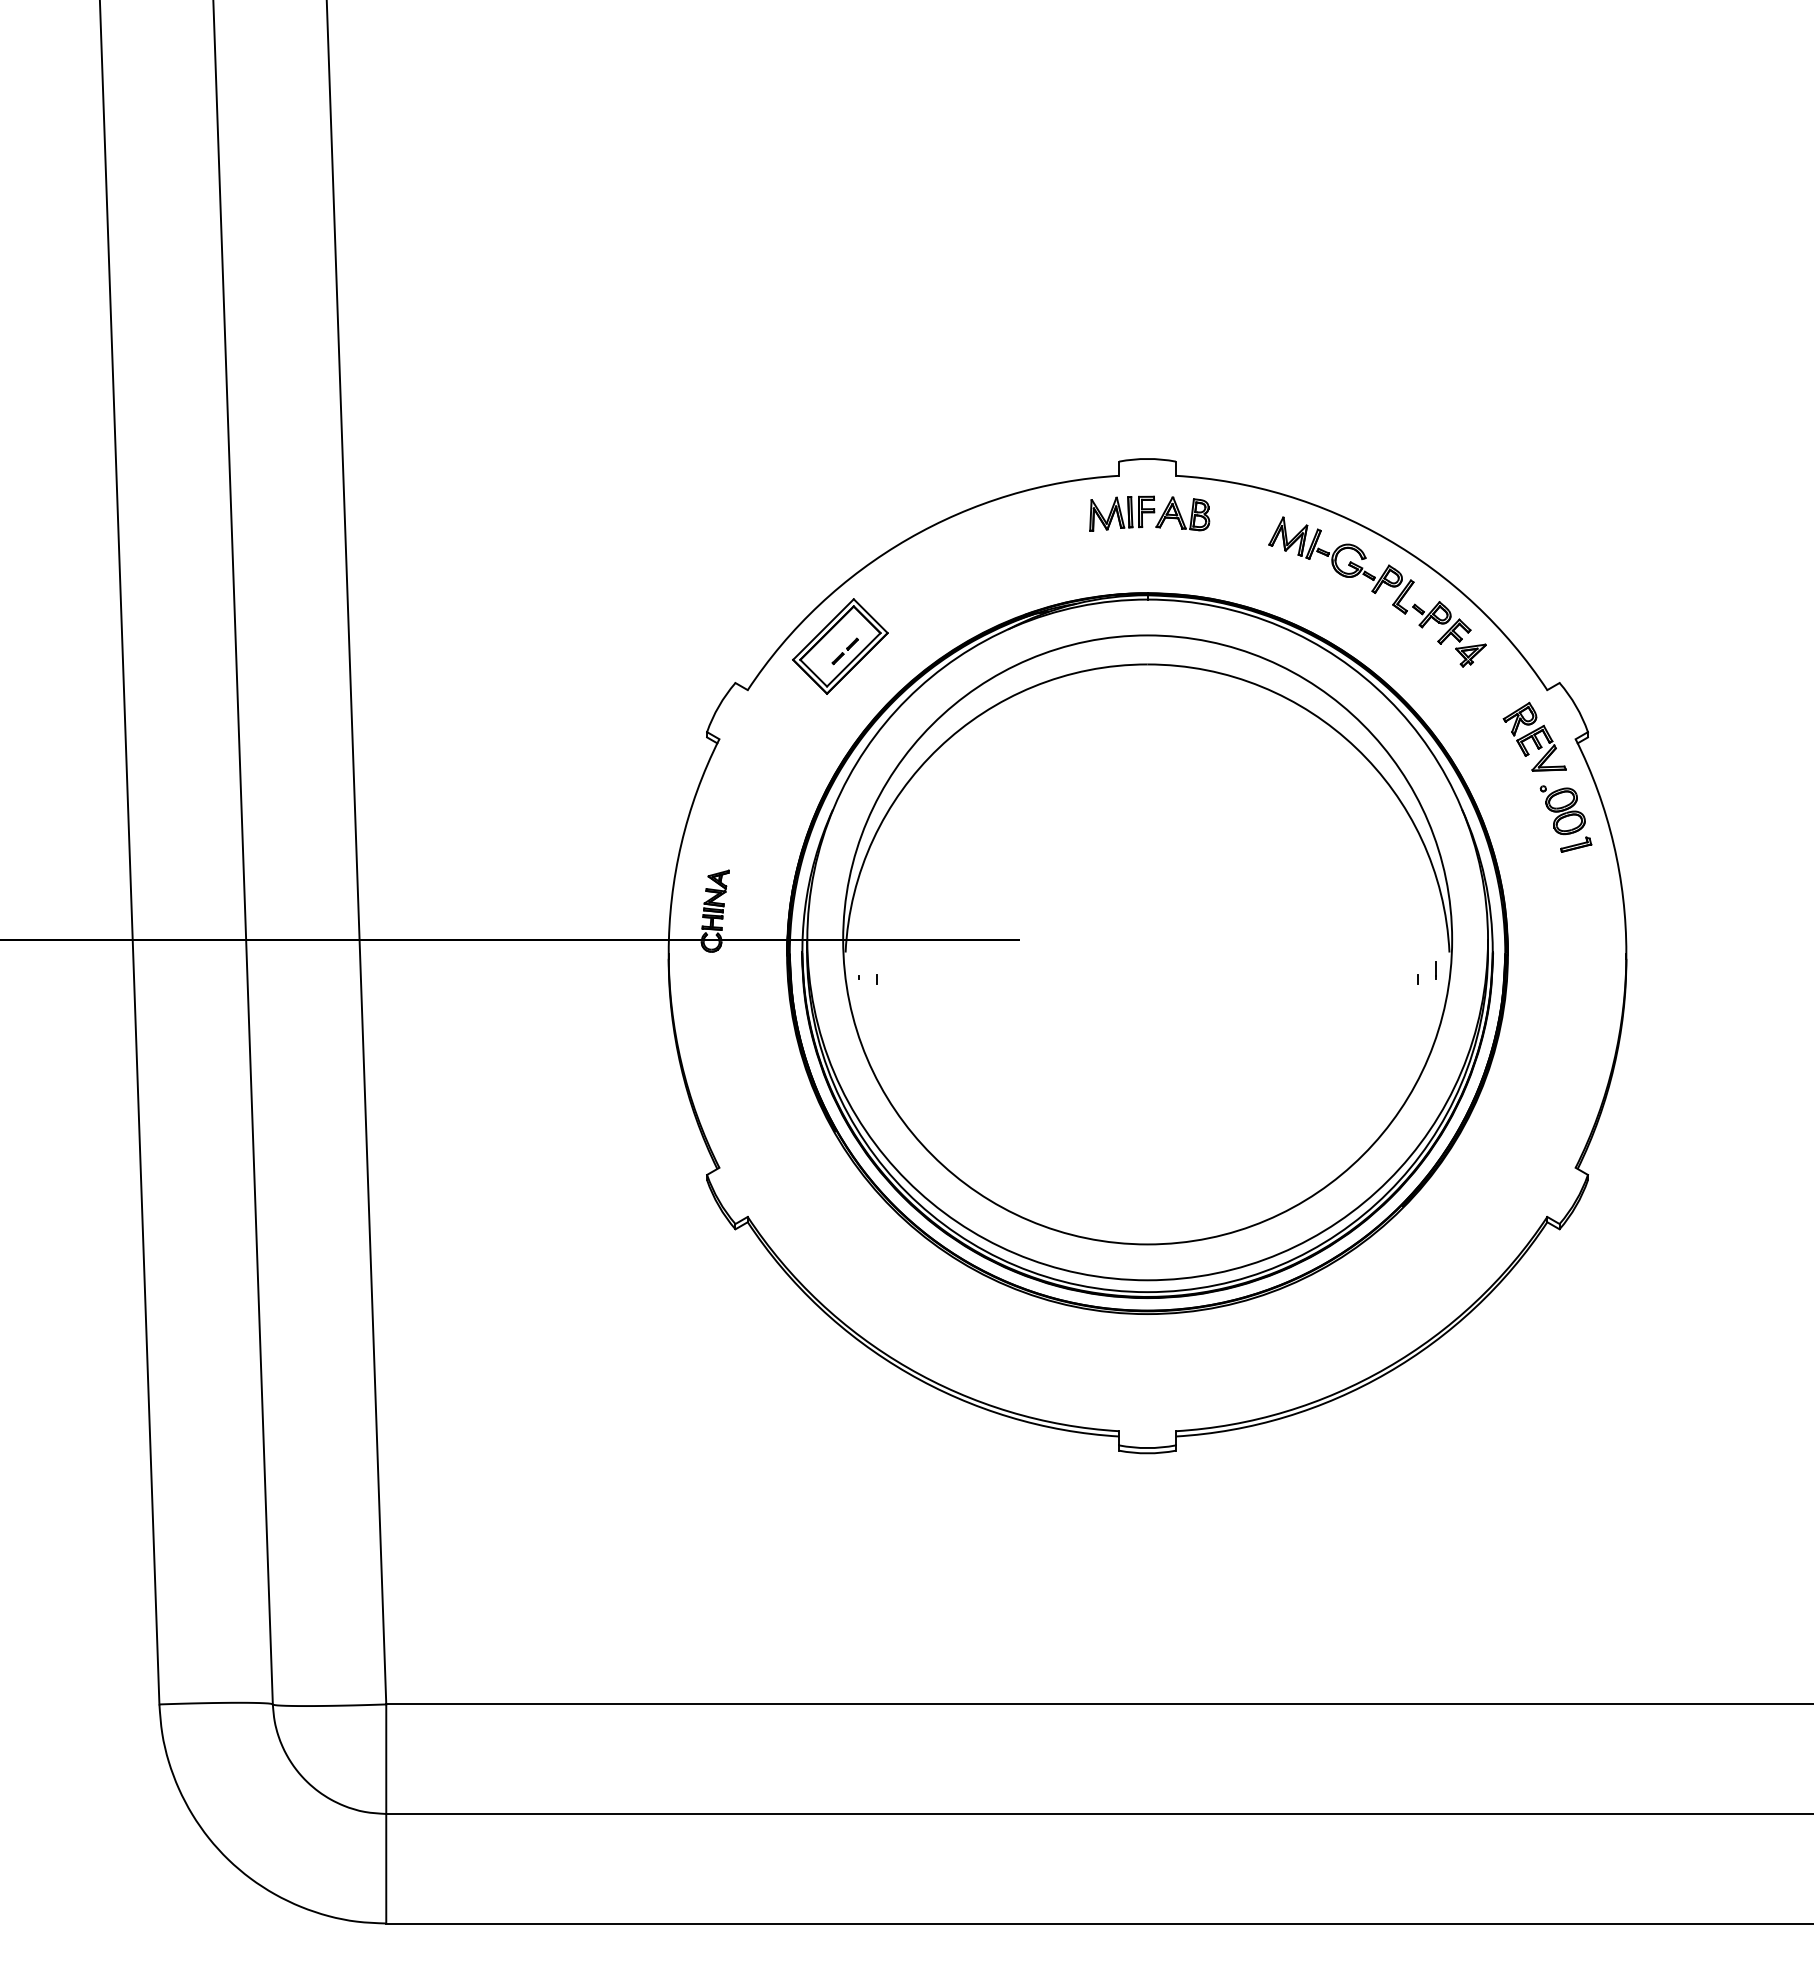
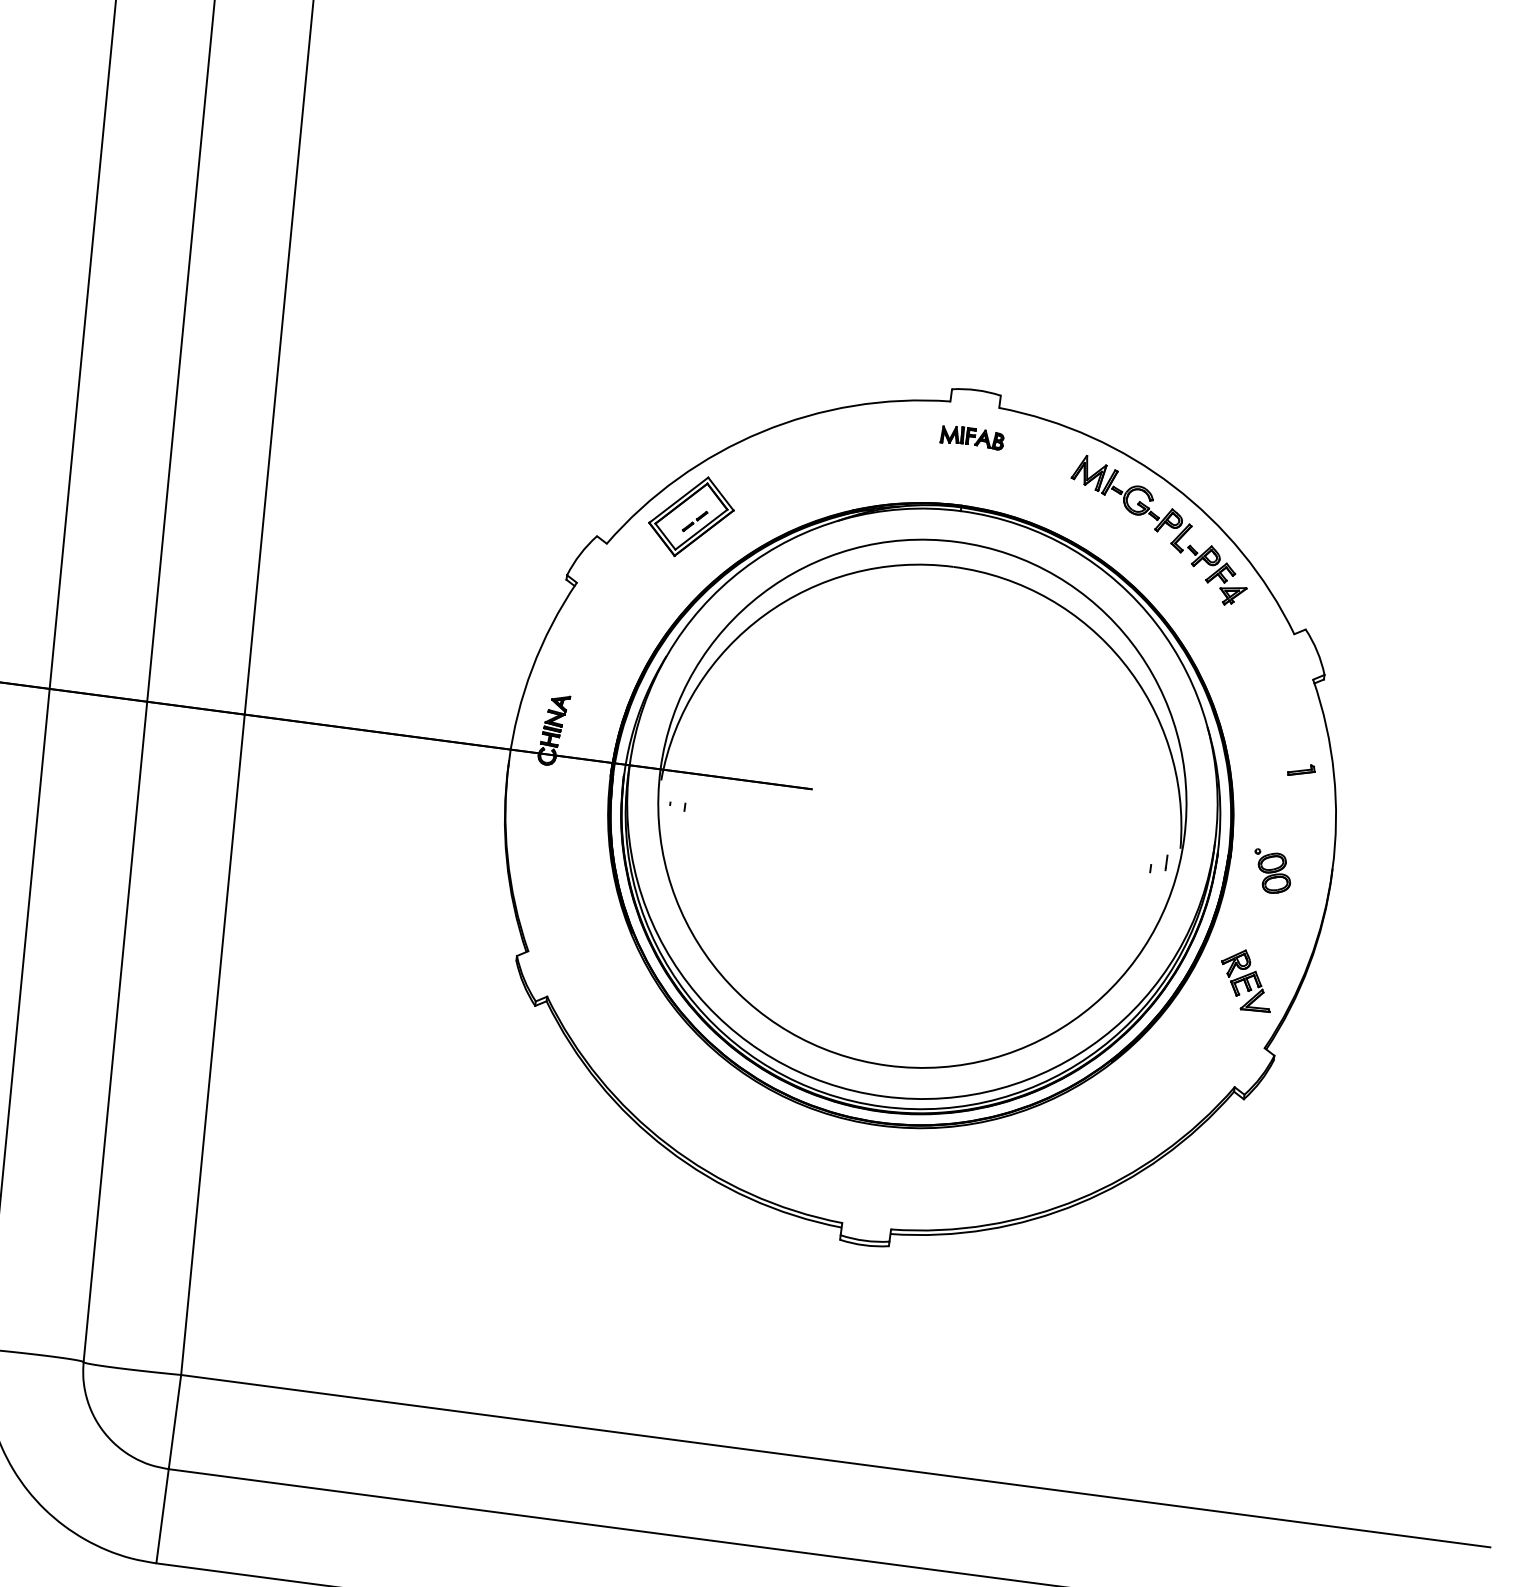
part: (1149, 513) -> (972, 437), size x0.6
part: (1534, 736) -> (1246, 979), moved
part: (1562, 810) -> (1271, 872), moved

